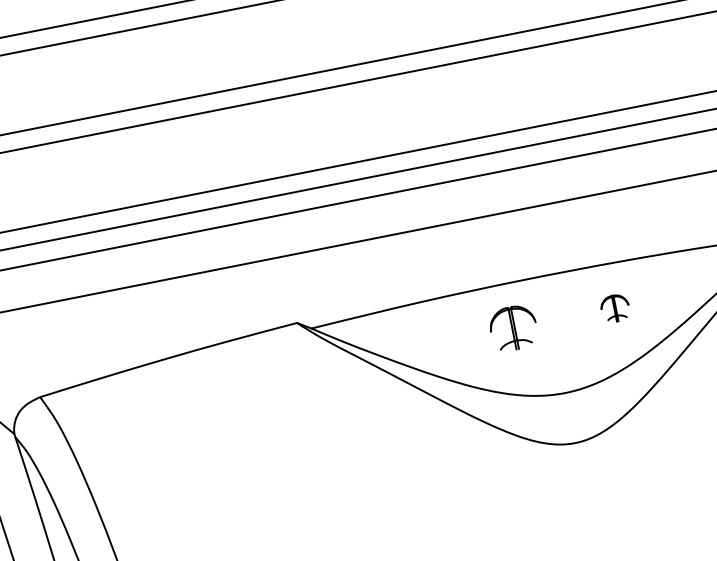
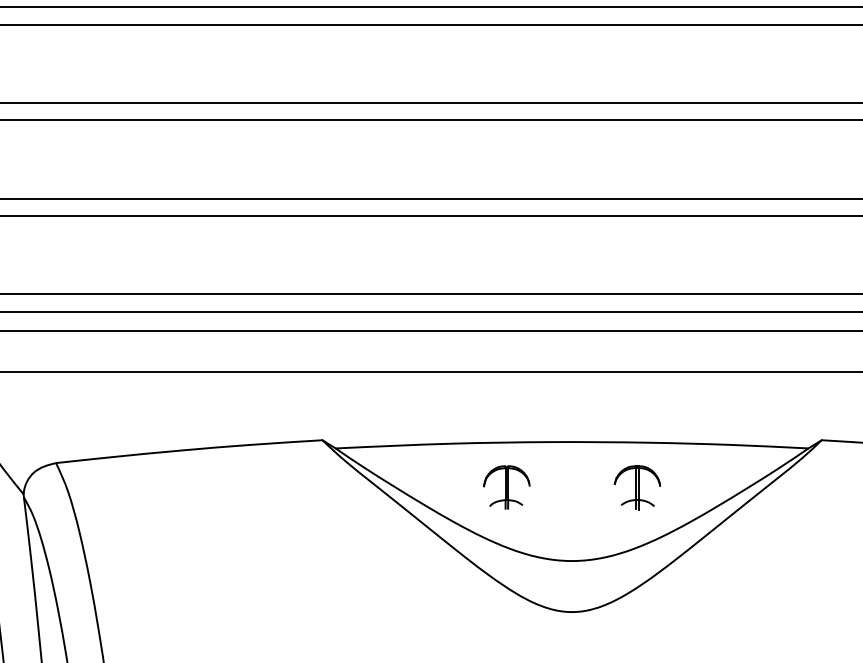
part: (615, 308) -> (637, 487), size x1.67
part: (513, 328) -> (506, 487), moved

